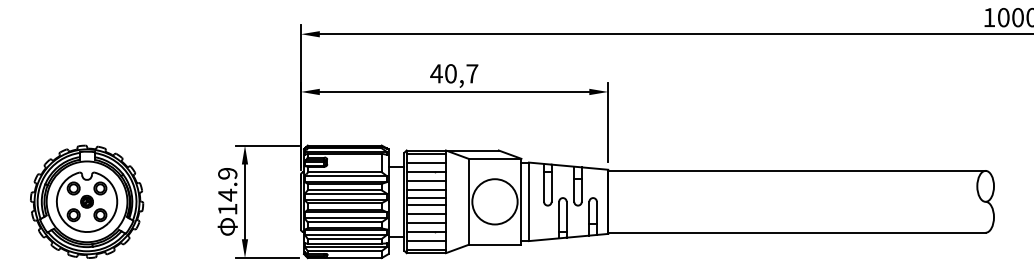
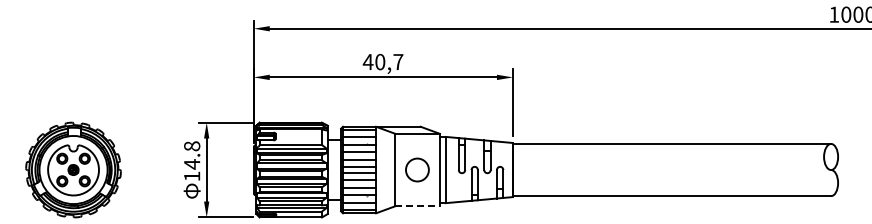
text: (228, 173) -> (192, 146), 14.9 -> 14.8
circle: (495, 201) -> (417, 169), size x0.6
line: (495, 245) -> (417, 206), solid -> dashed

